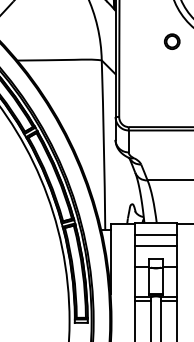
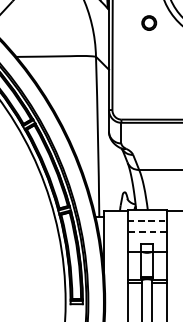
part: (172, 41) -> (149, 22), moved
line: (156, 234) -> (147, 220), solid -> dashed
line: (156, 245) -> (147, 231), solid -> dashed

